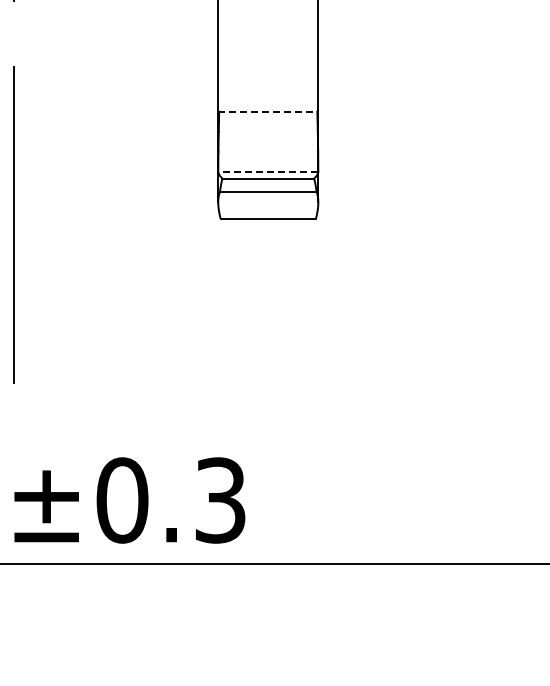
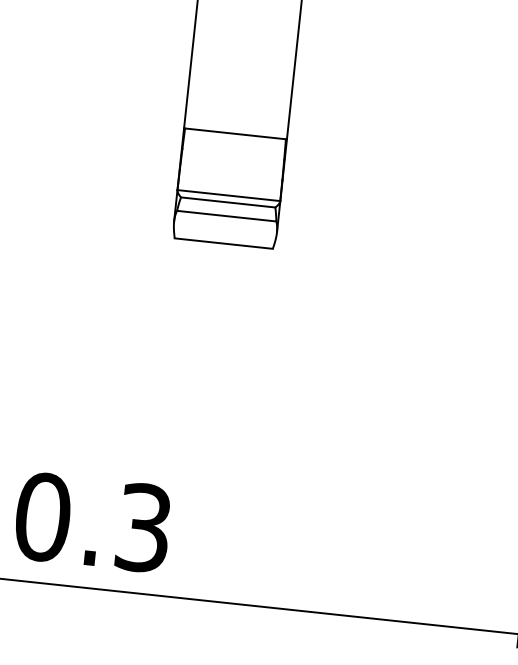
line: (268, 111) -> (235, 133), dashed -> solid
line: (267, 171) -> (228, 195), dashed -> solid

